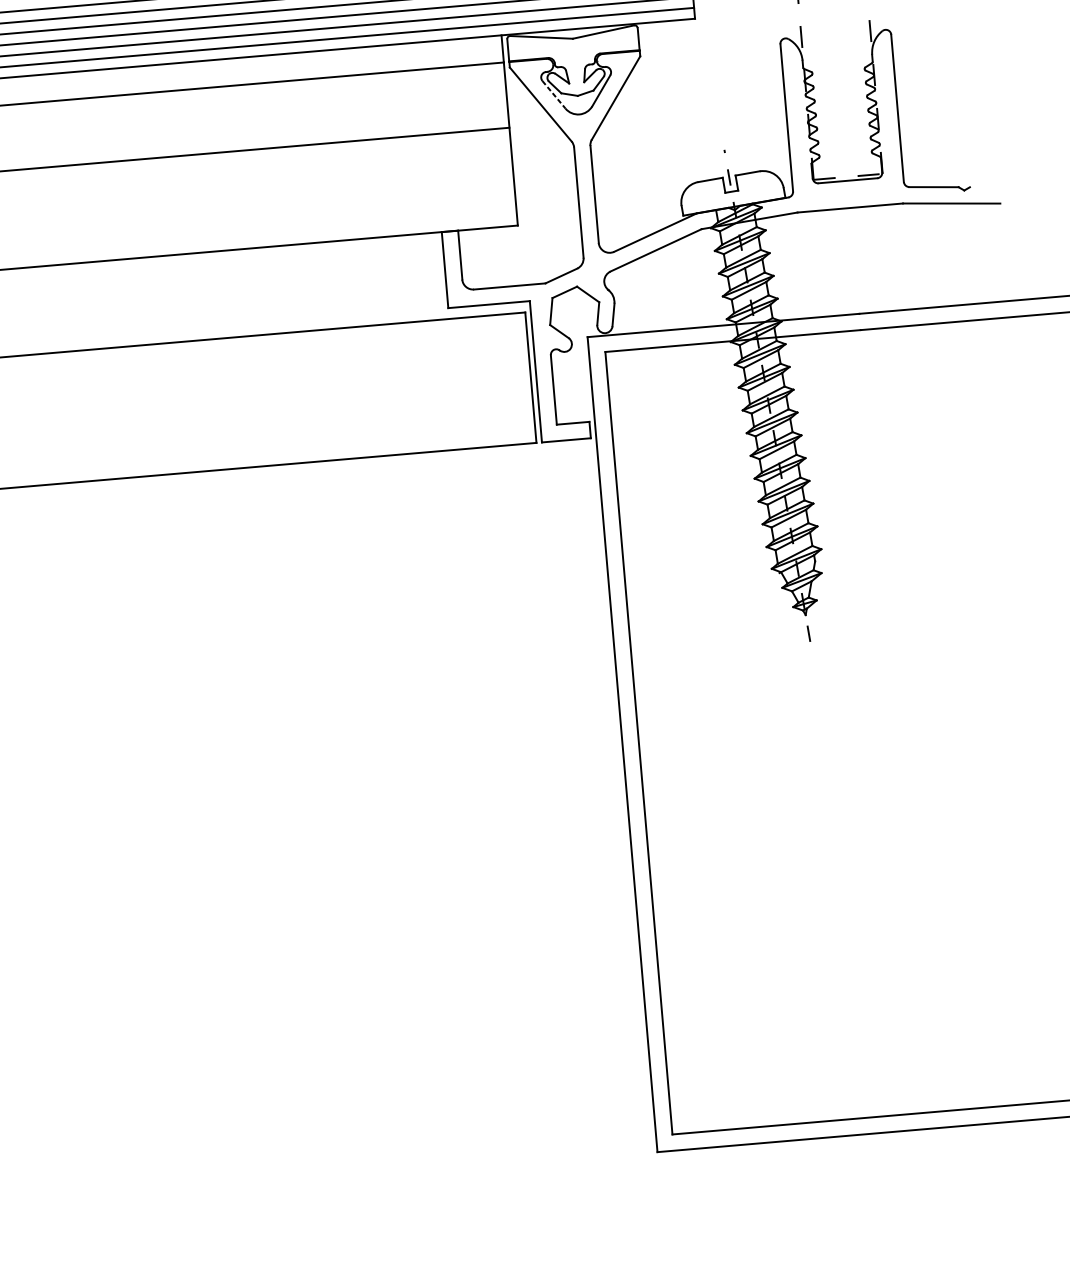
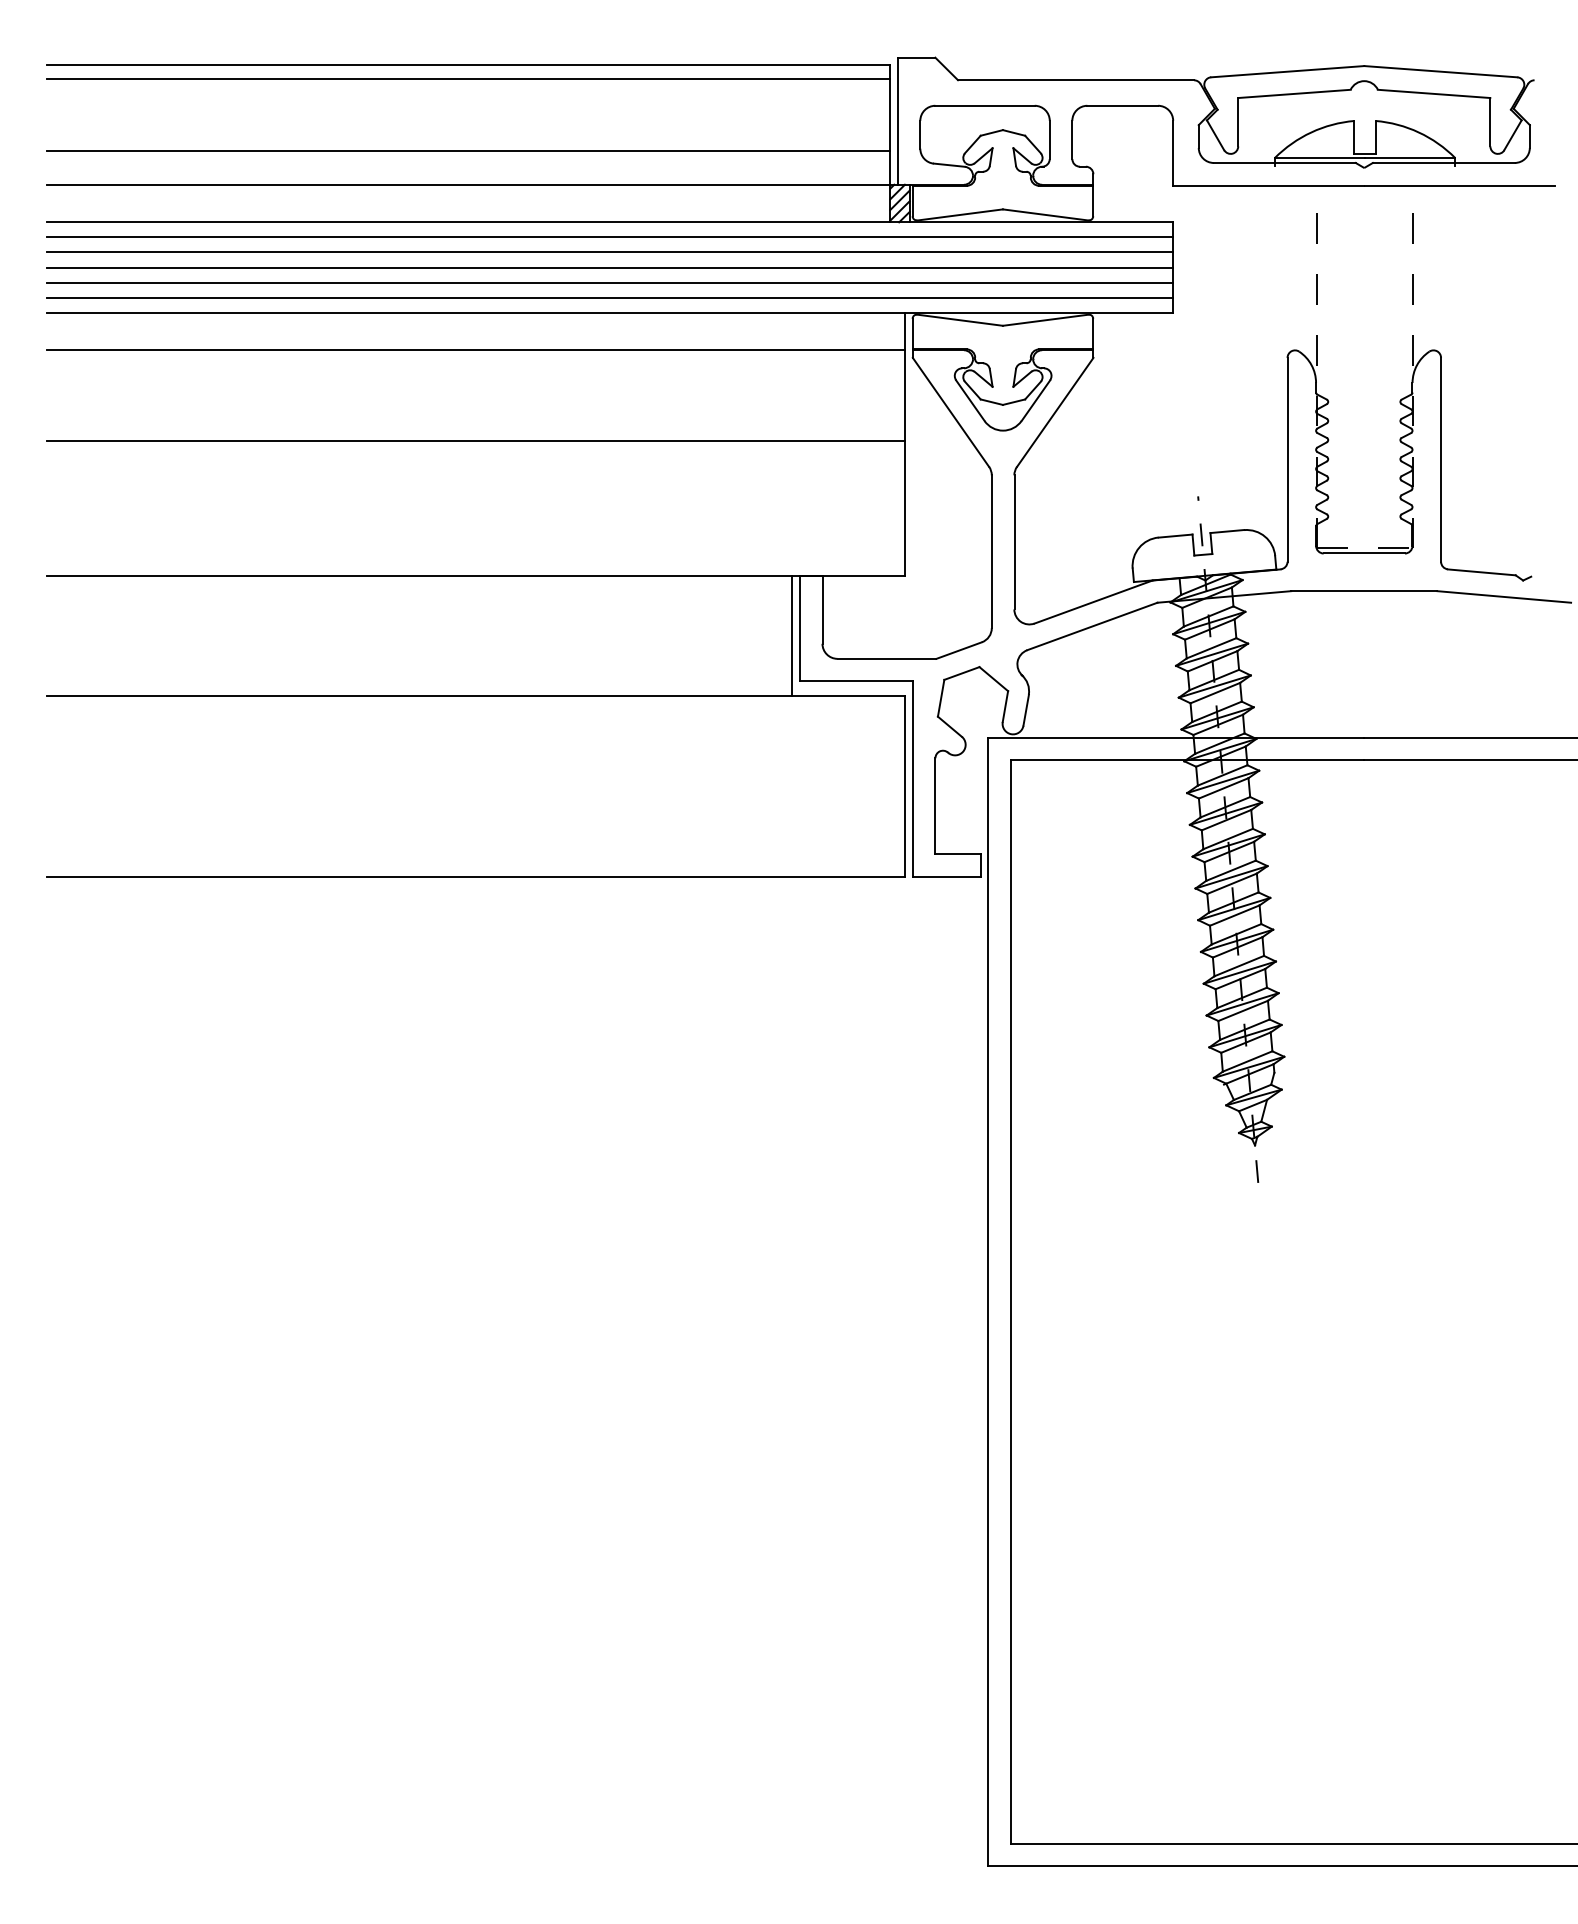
line: (554, 94) -> (970, 400), dashed -> solid
line: (440, 276) -> (792, 636), added

